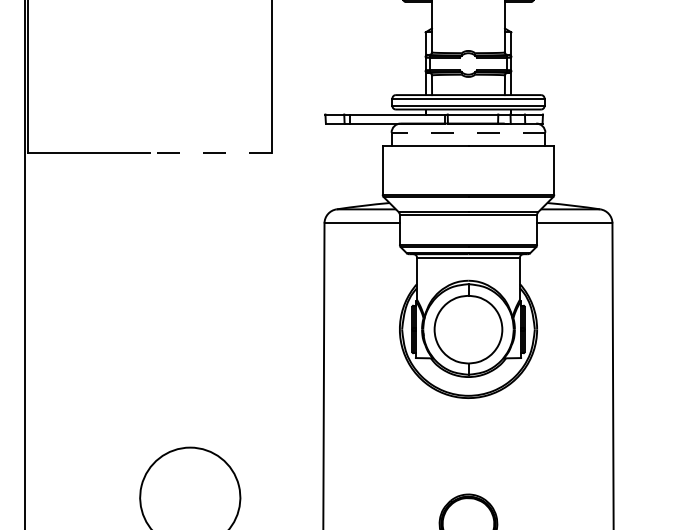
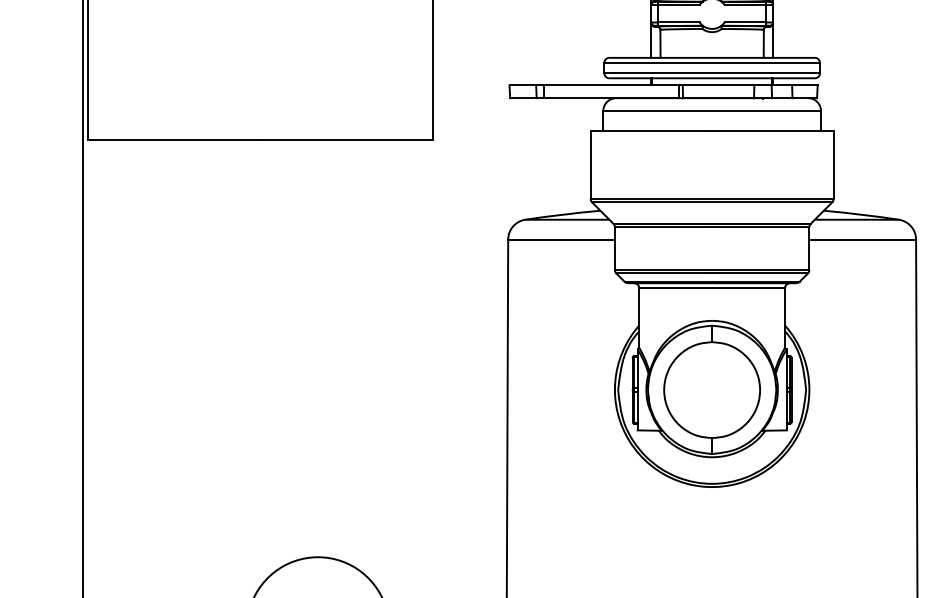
line: (468, 132) -> (712, 110), dashed -> solid
line: (210, 153) -> (346, 140), dashed -> solid

